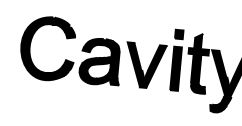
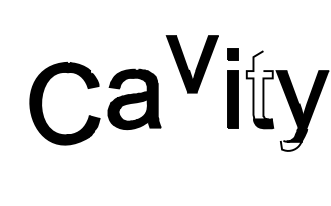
part: (30, 46) -> (42, 103), moved
fill: (197, 60) -> (259, 85), removed
part: (144, 65) -> (191, 64), moved
fill: (218, 108) -> (291, 145), removed

